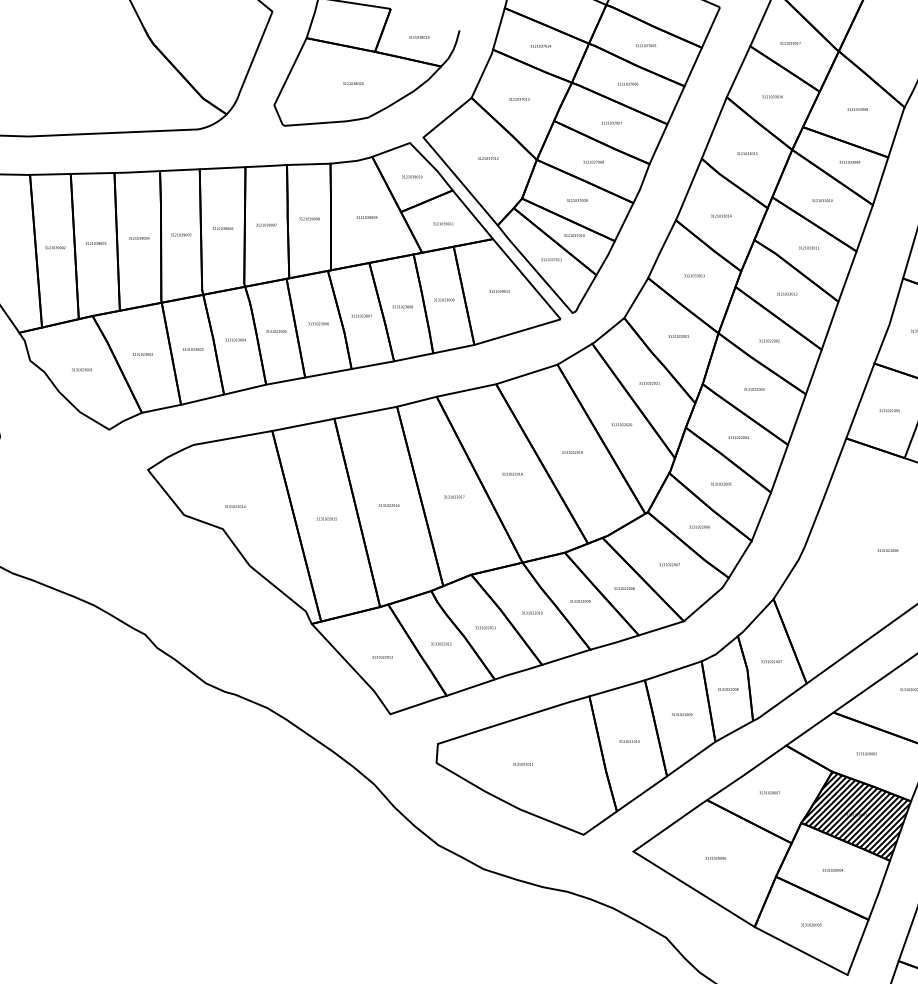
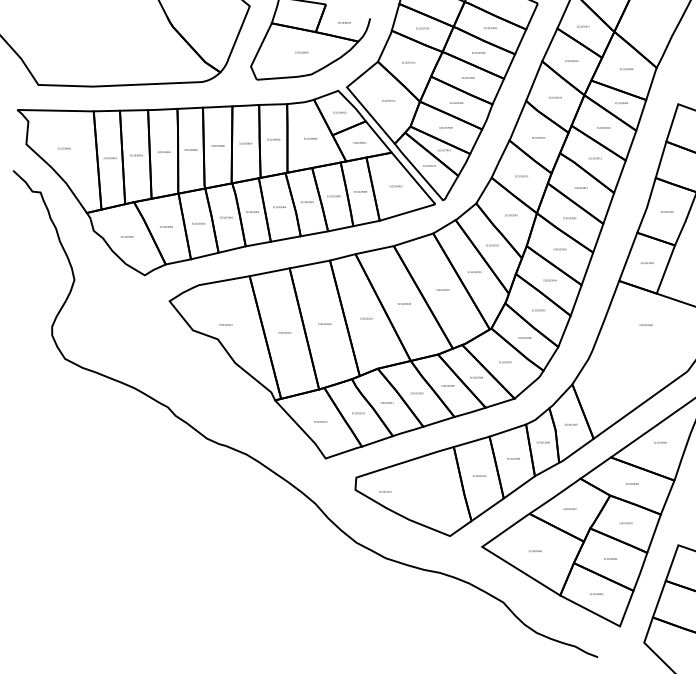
text: (887, 549) -> (645, 324), moved
text: (523, 763) -> (385, 491), moved
hatch: (856, 815) -> (625, 523), removed

